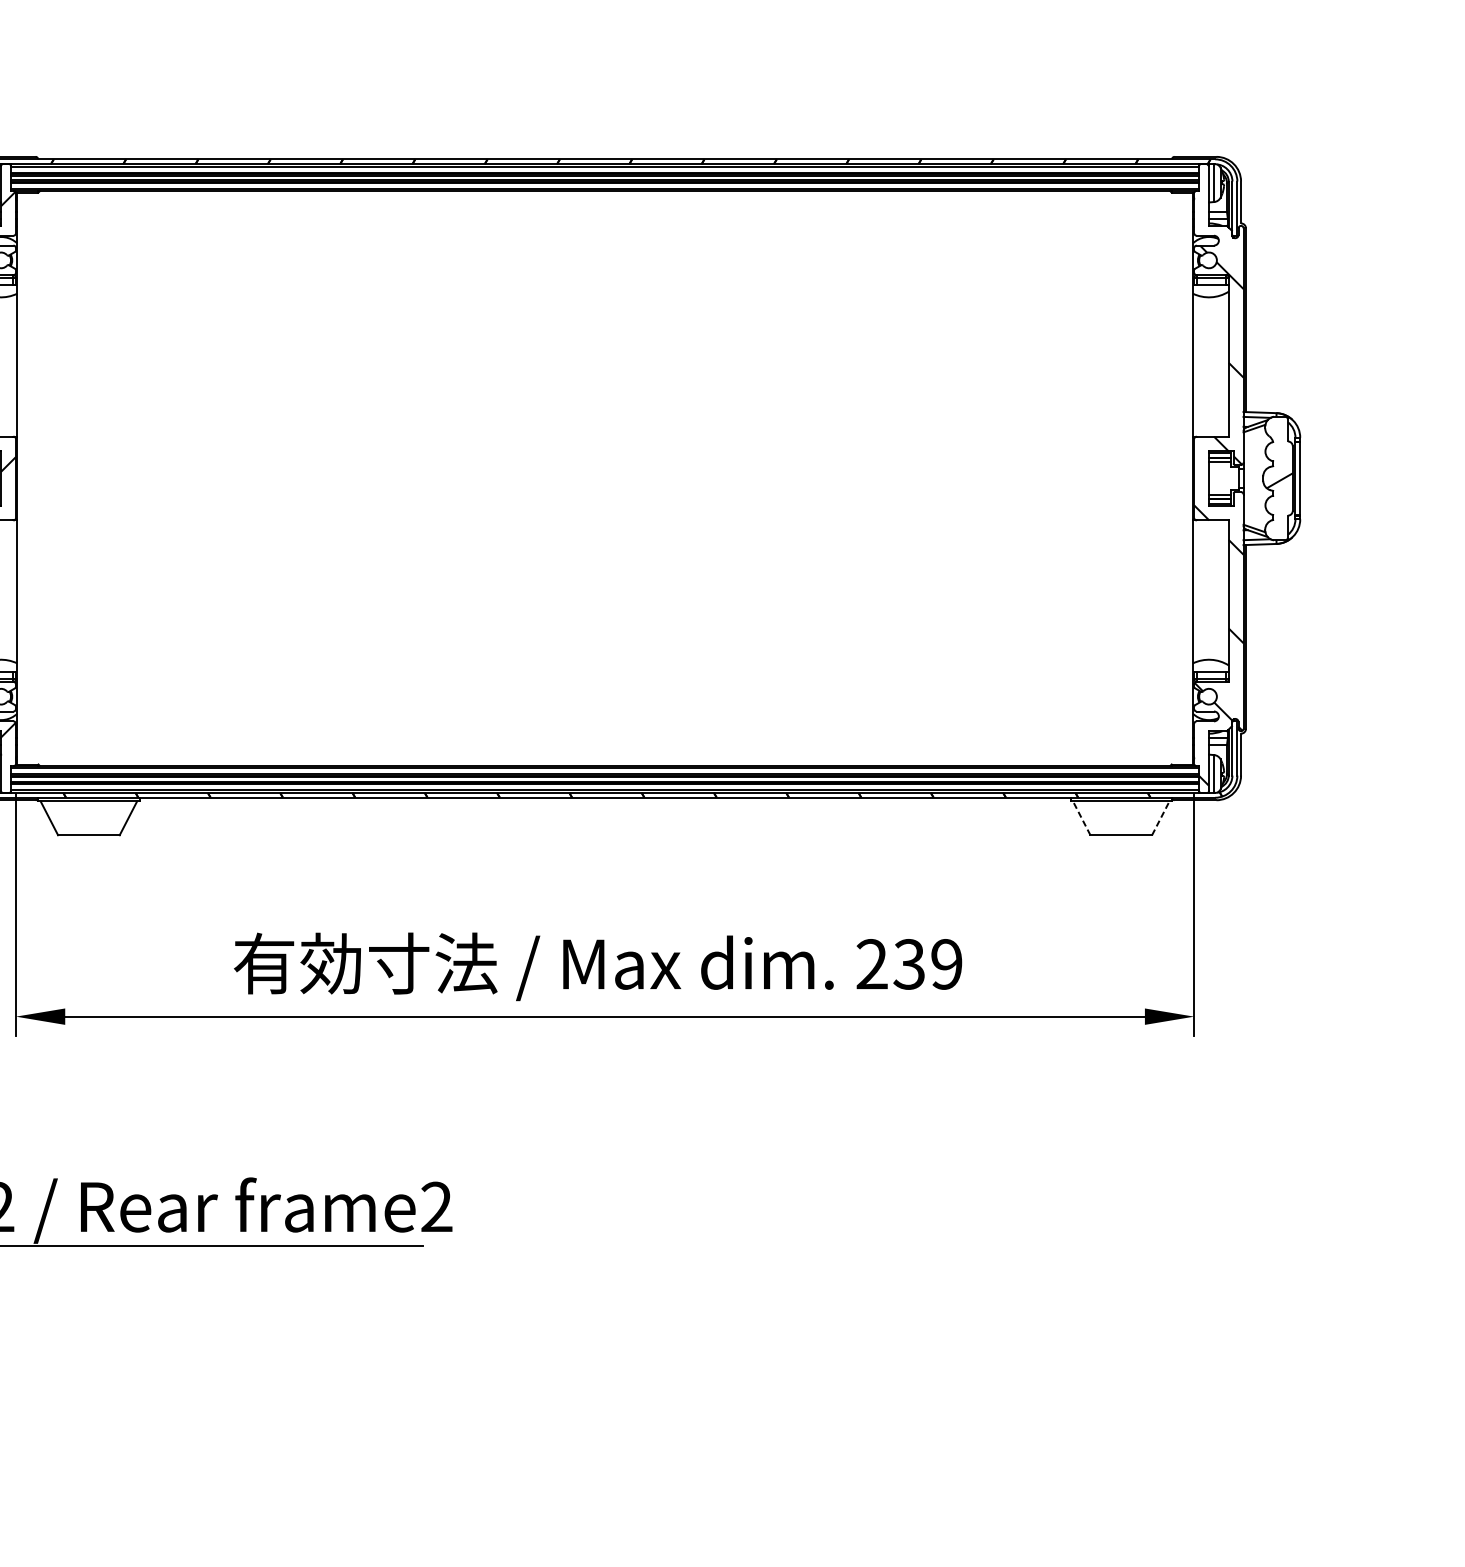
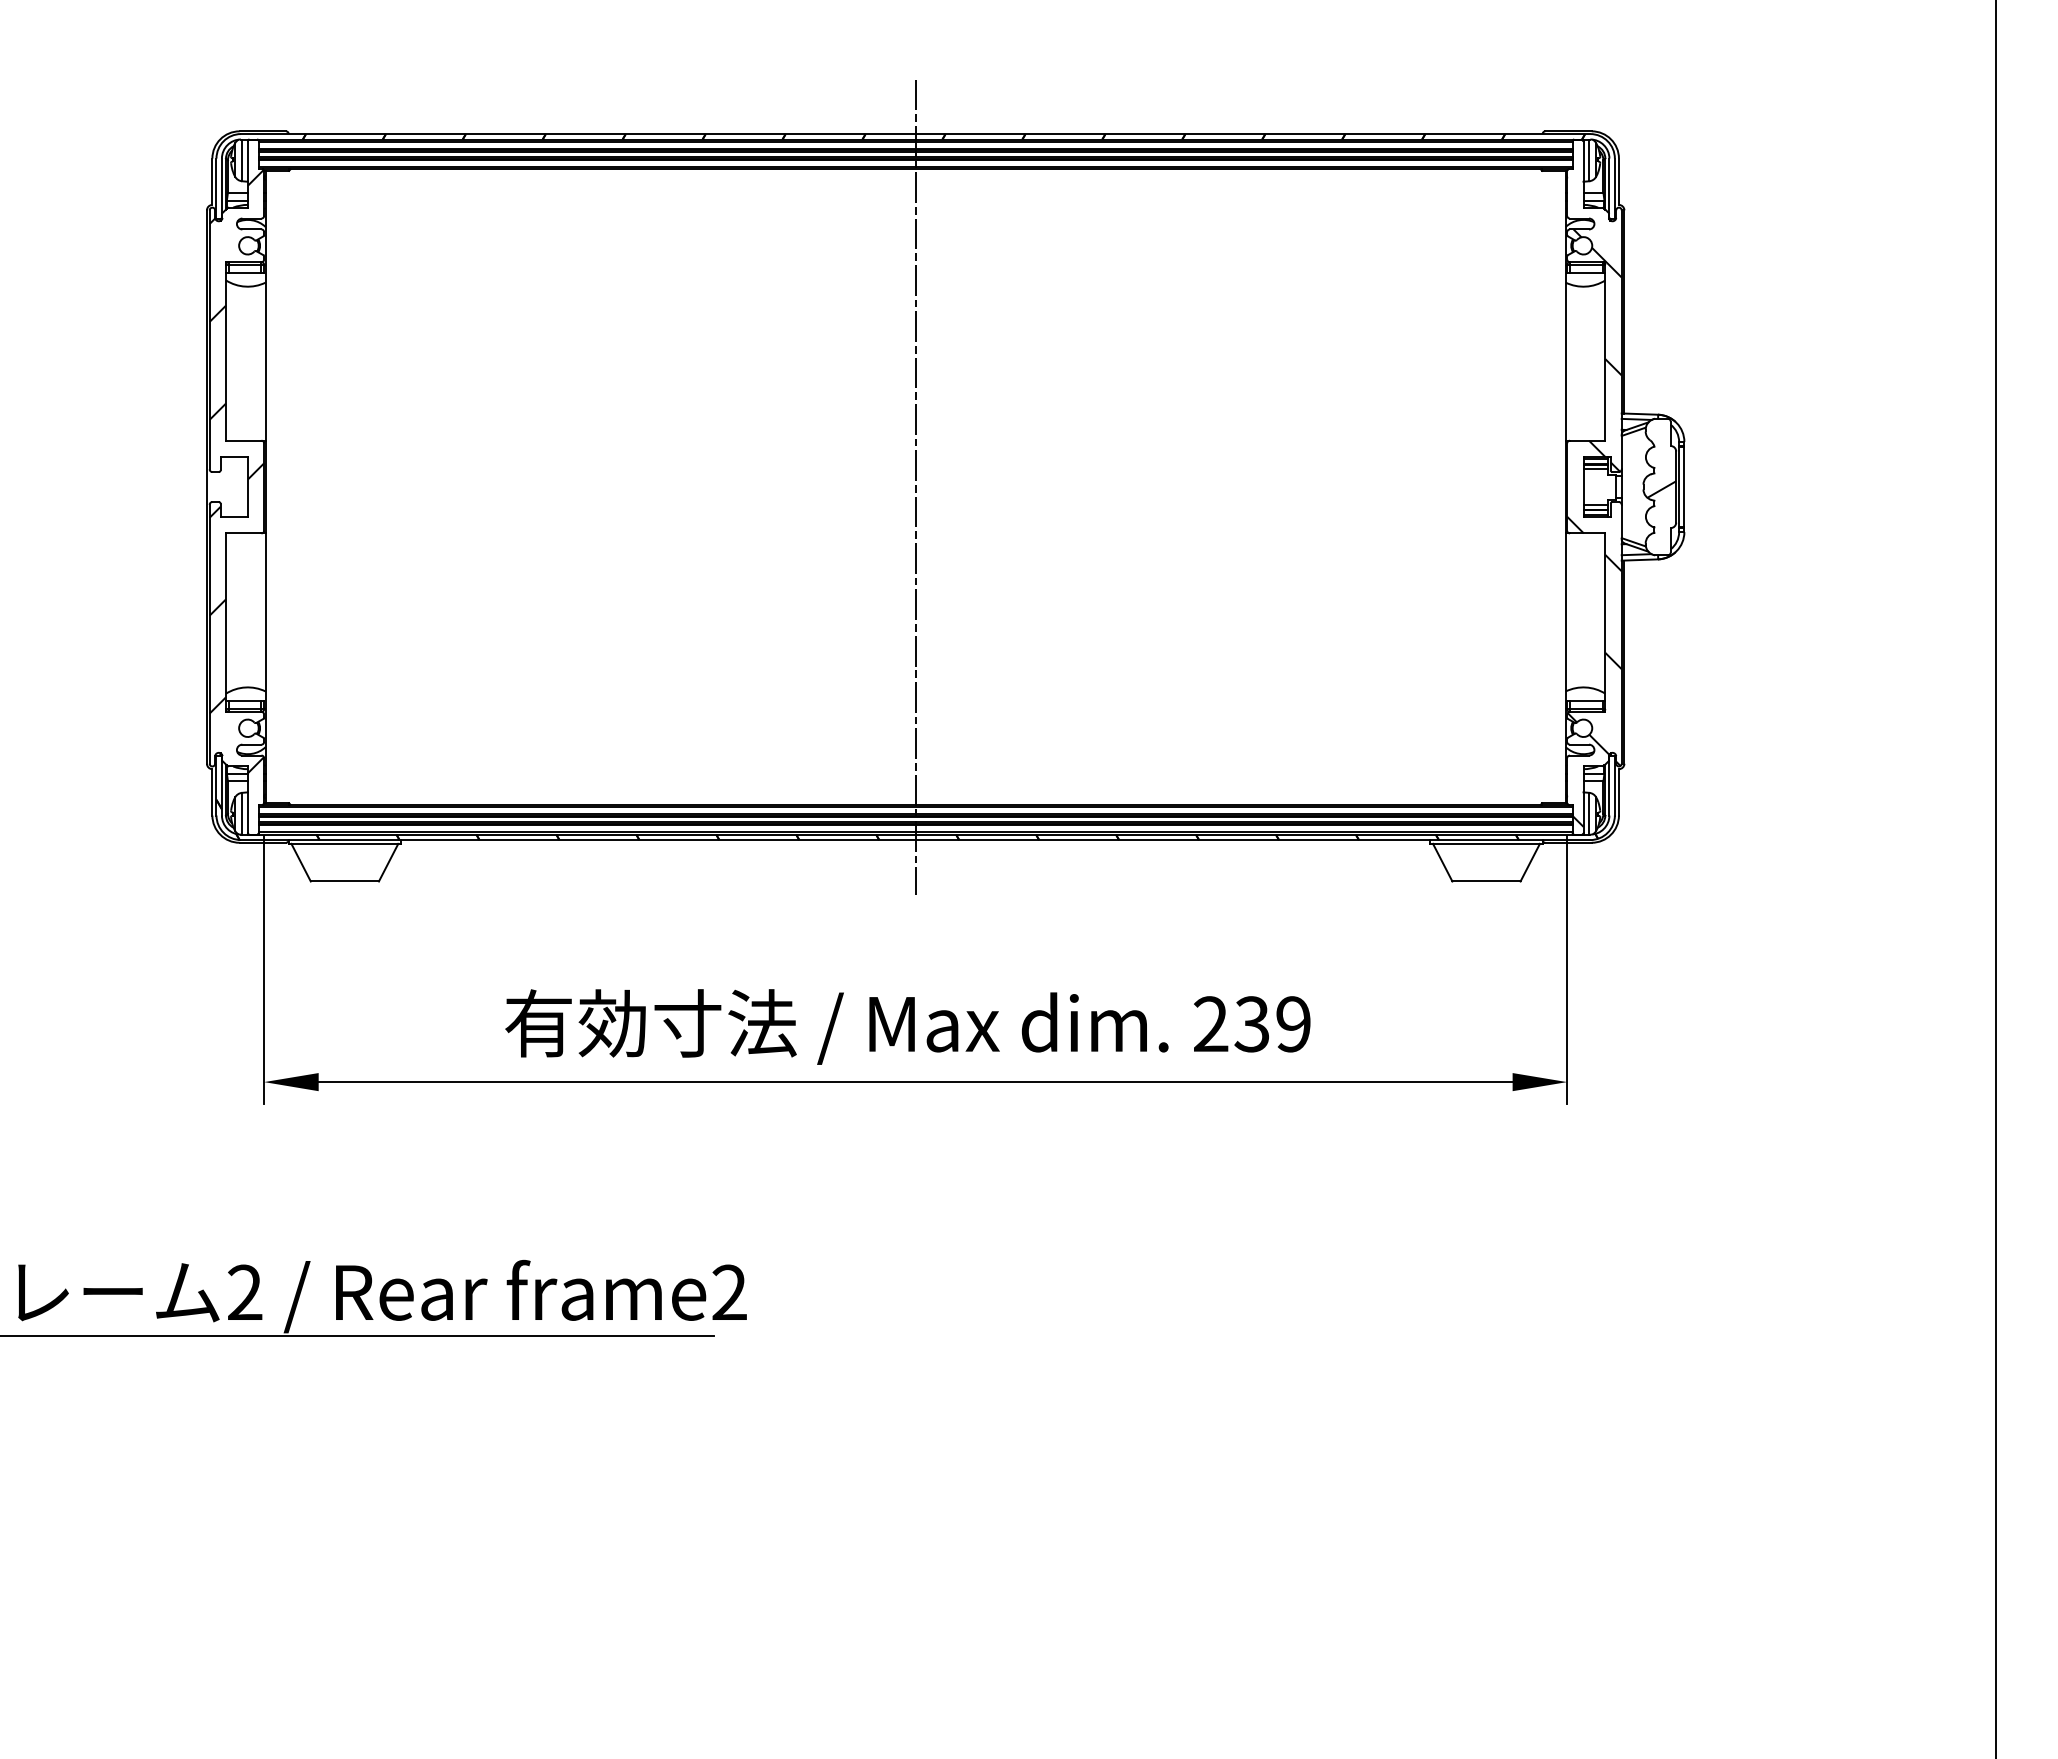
line: (604, 478) -> (915, 486), added
line: (1081, 818) -> (1442, 862), dashed -> solid
line: (1161, 818) -> (1530, 862), dashed -> solid

